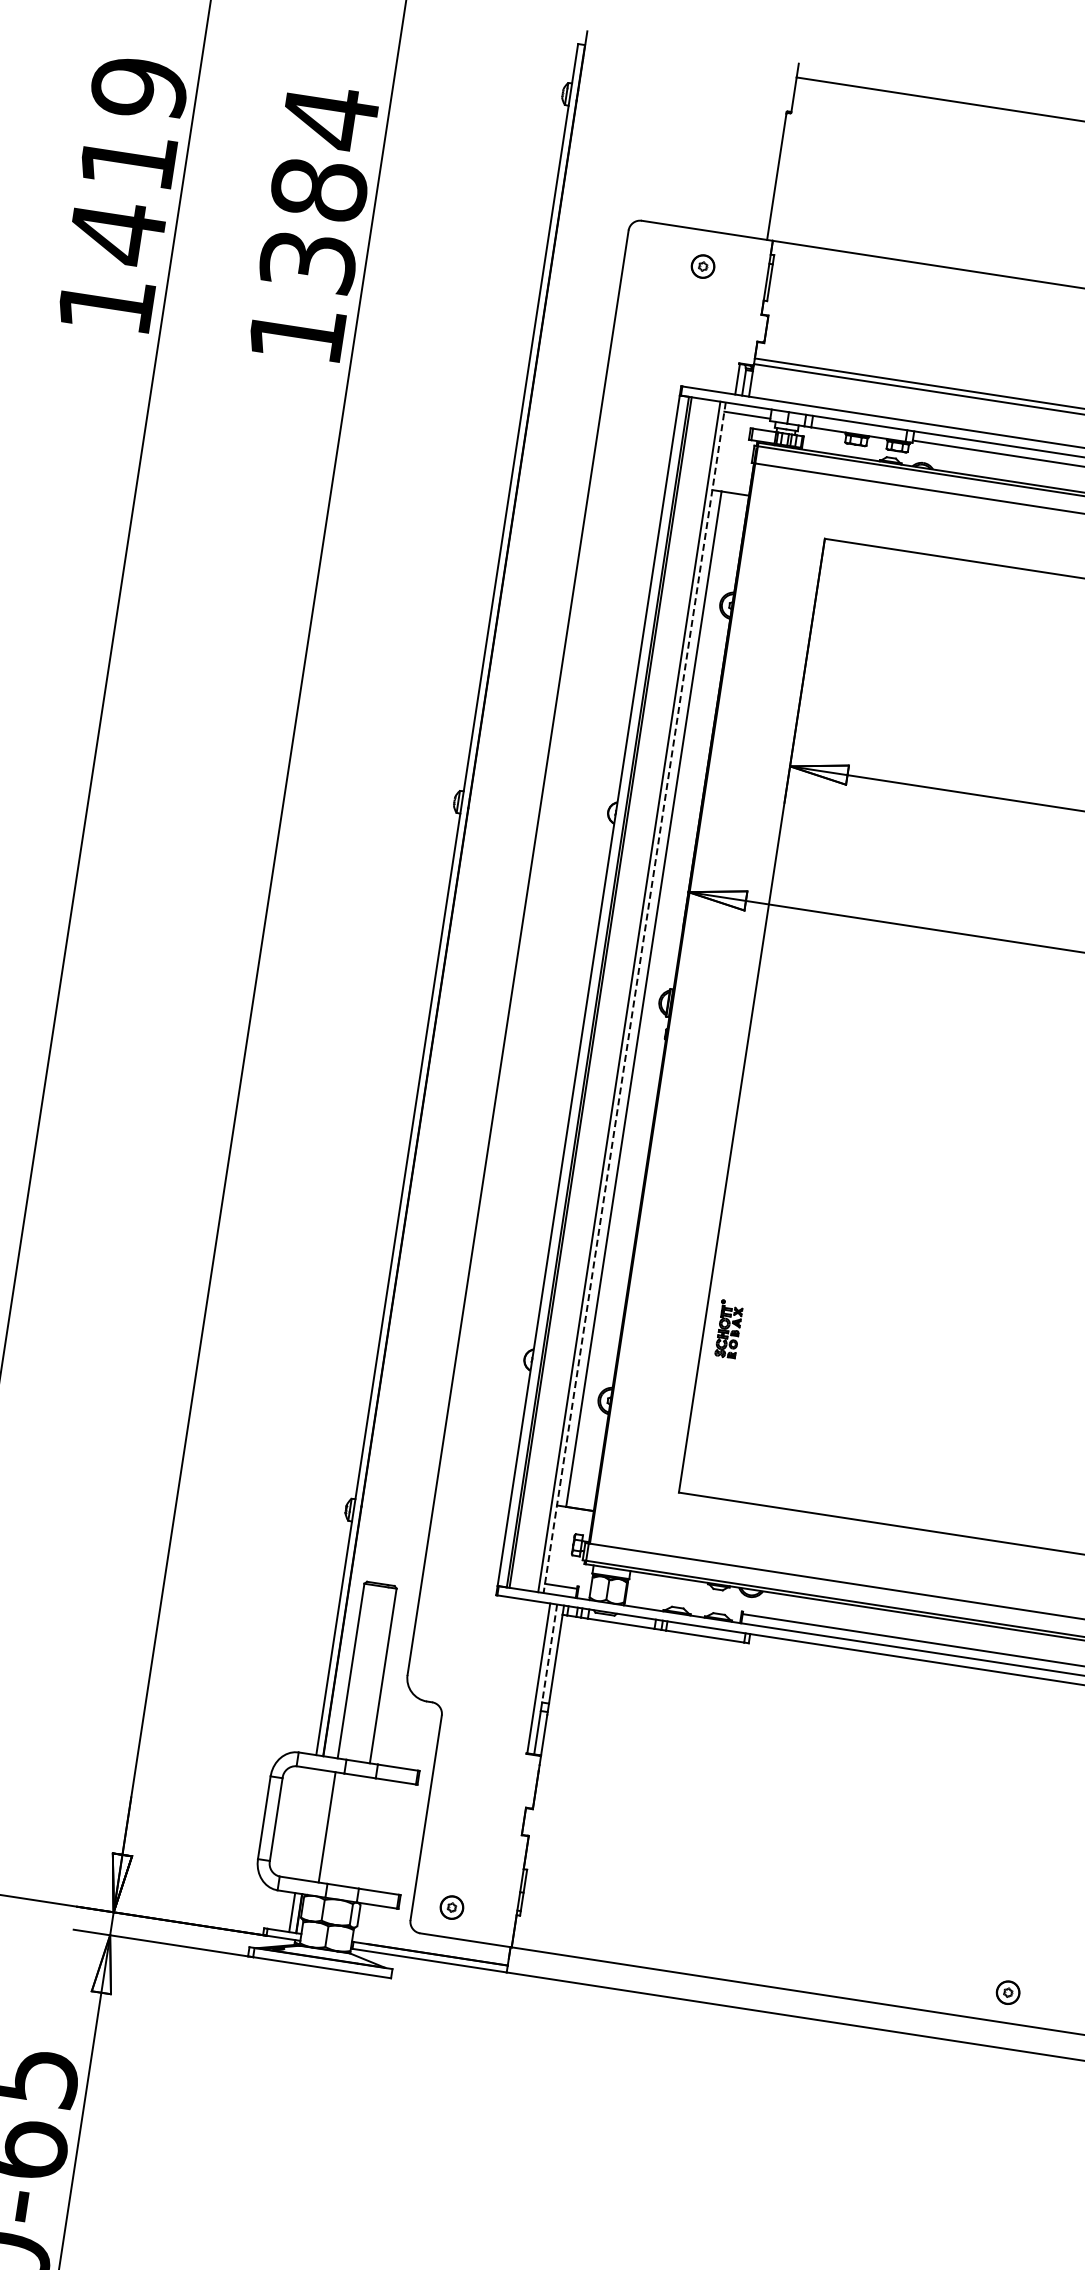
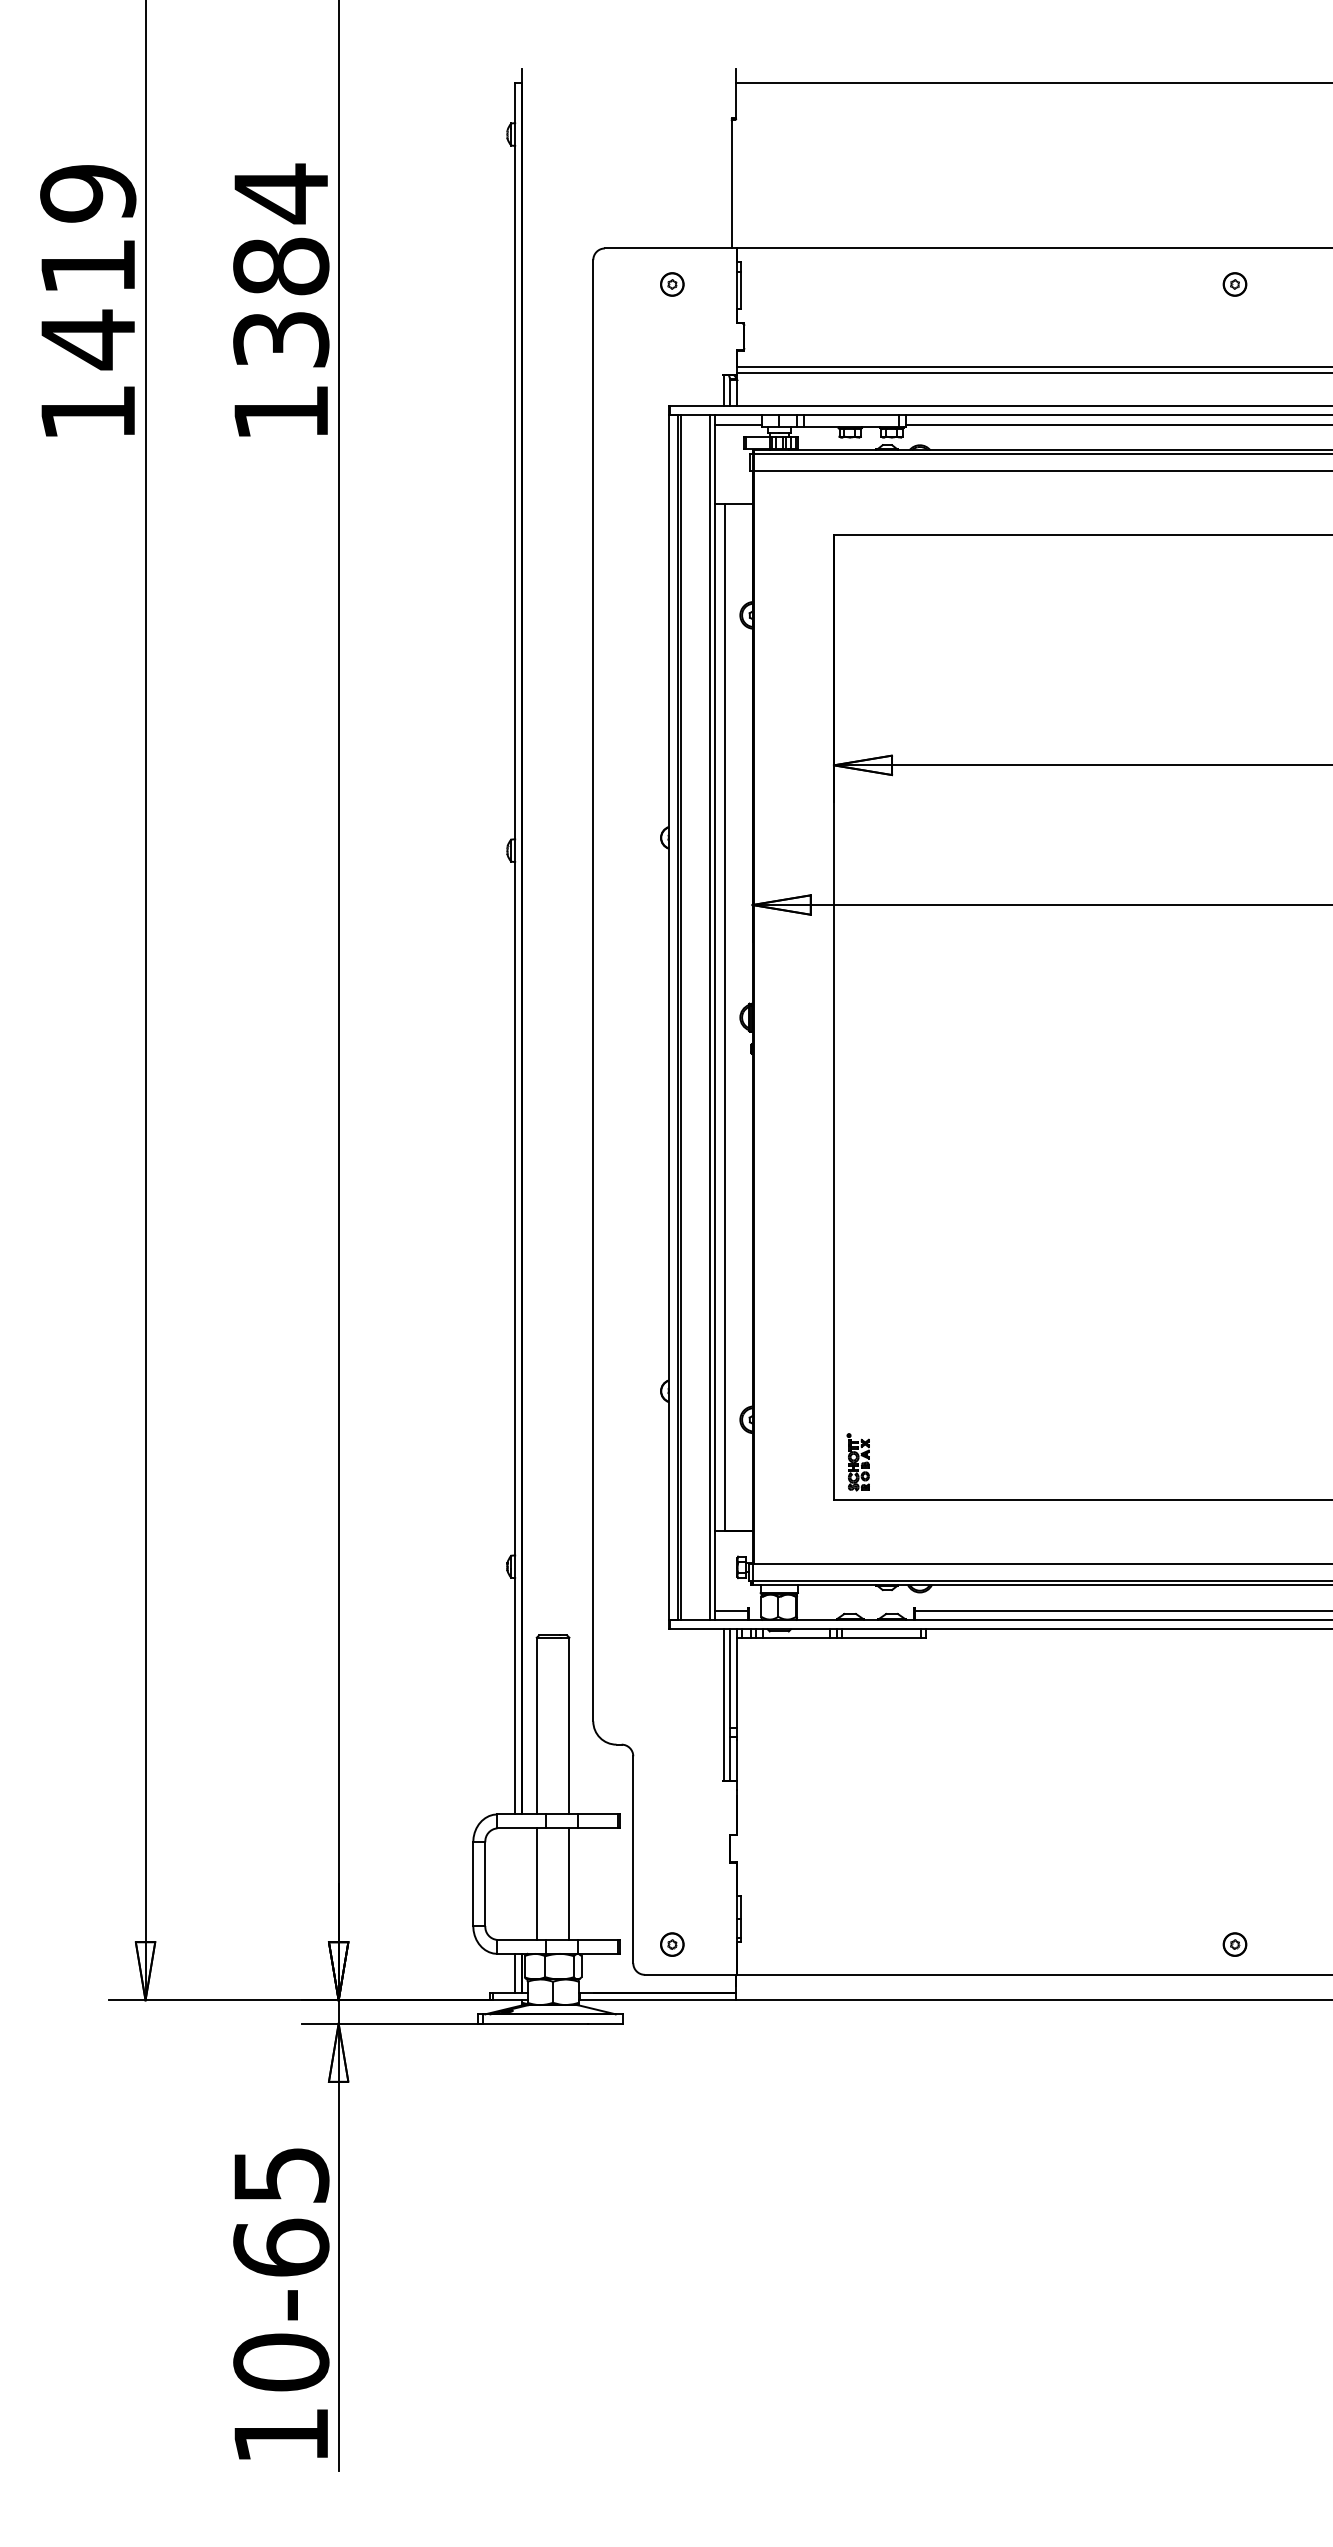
line: (634, 998) -> (715, 1018), dashed -> solid
part: (727, 1329) -> (857, 1462), moved
line: (549, 1653) -> (730, 1678), dashed -> solid
line: (359, 1831) -> (569, 1883), added

